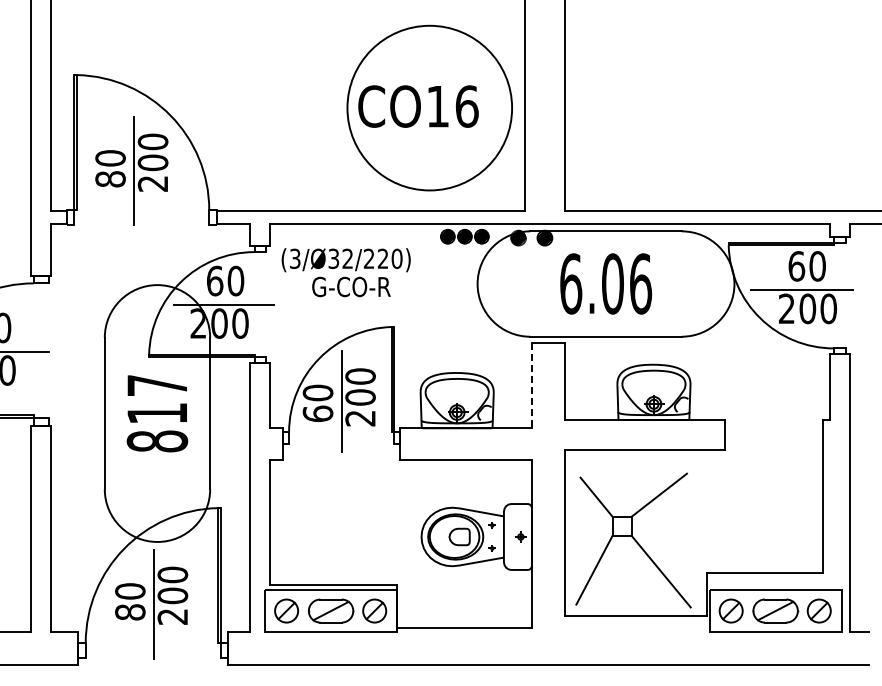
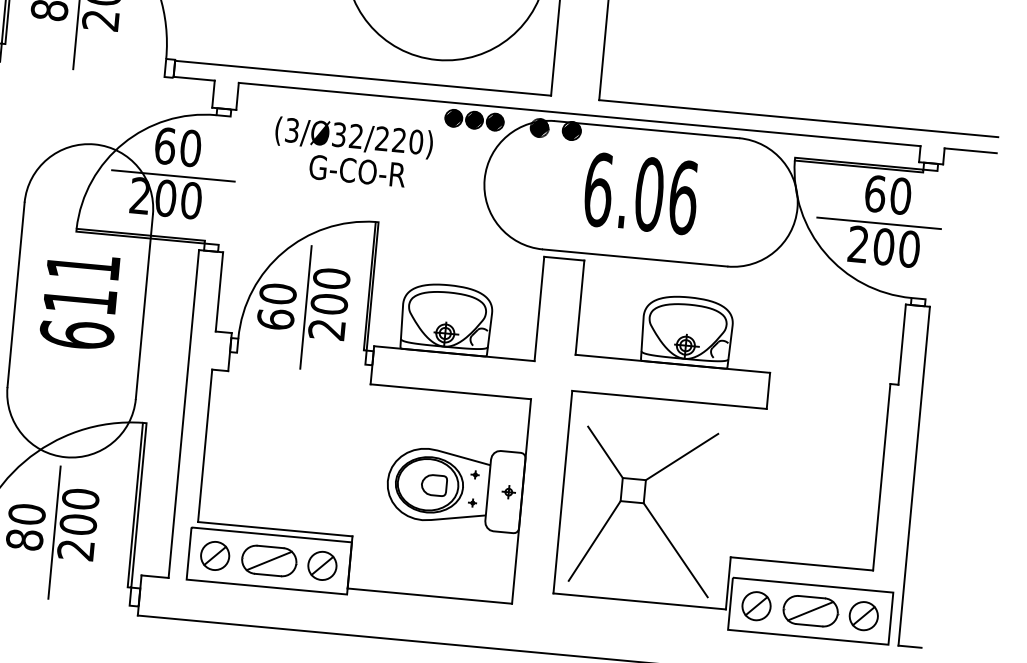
text: (345, 272) -> (351, 152), moved
line: (531, 385) -> (538, 308), dashed -> solid
text: (157, 413) -> (80, 300), 817 -> 611

